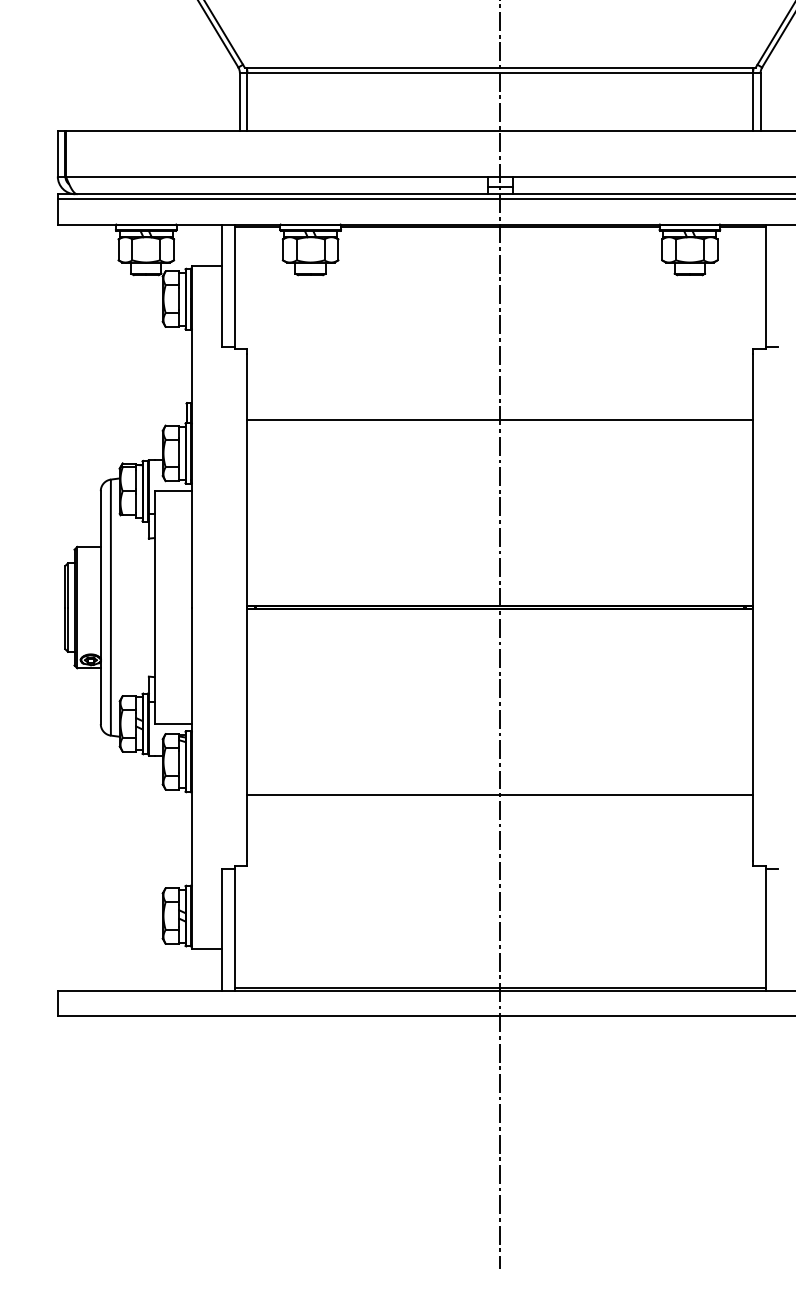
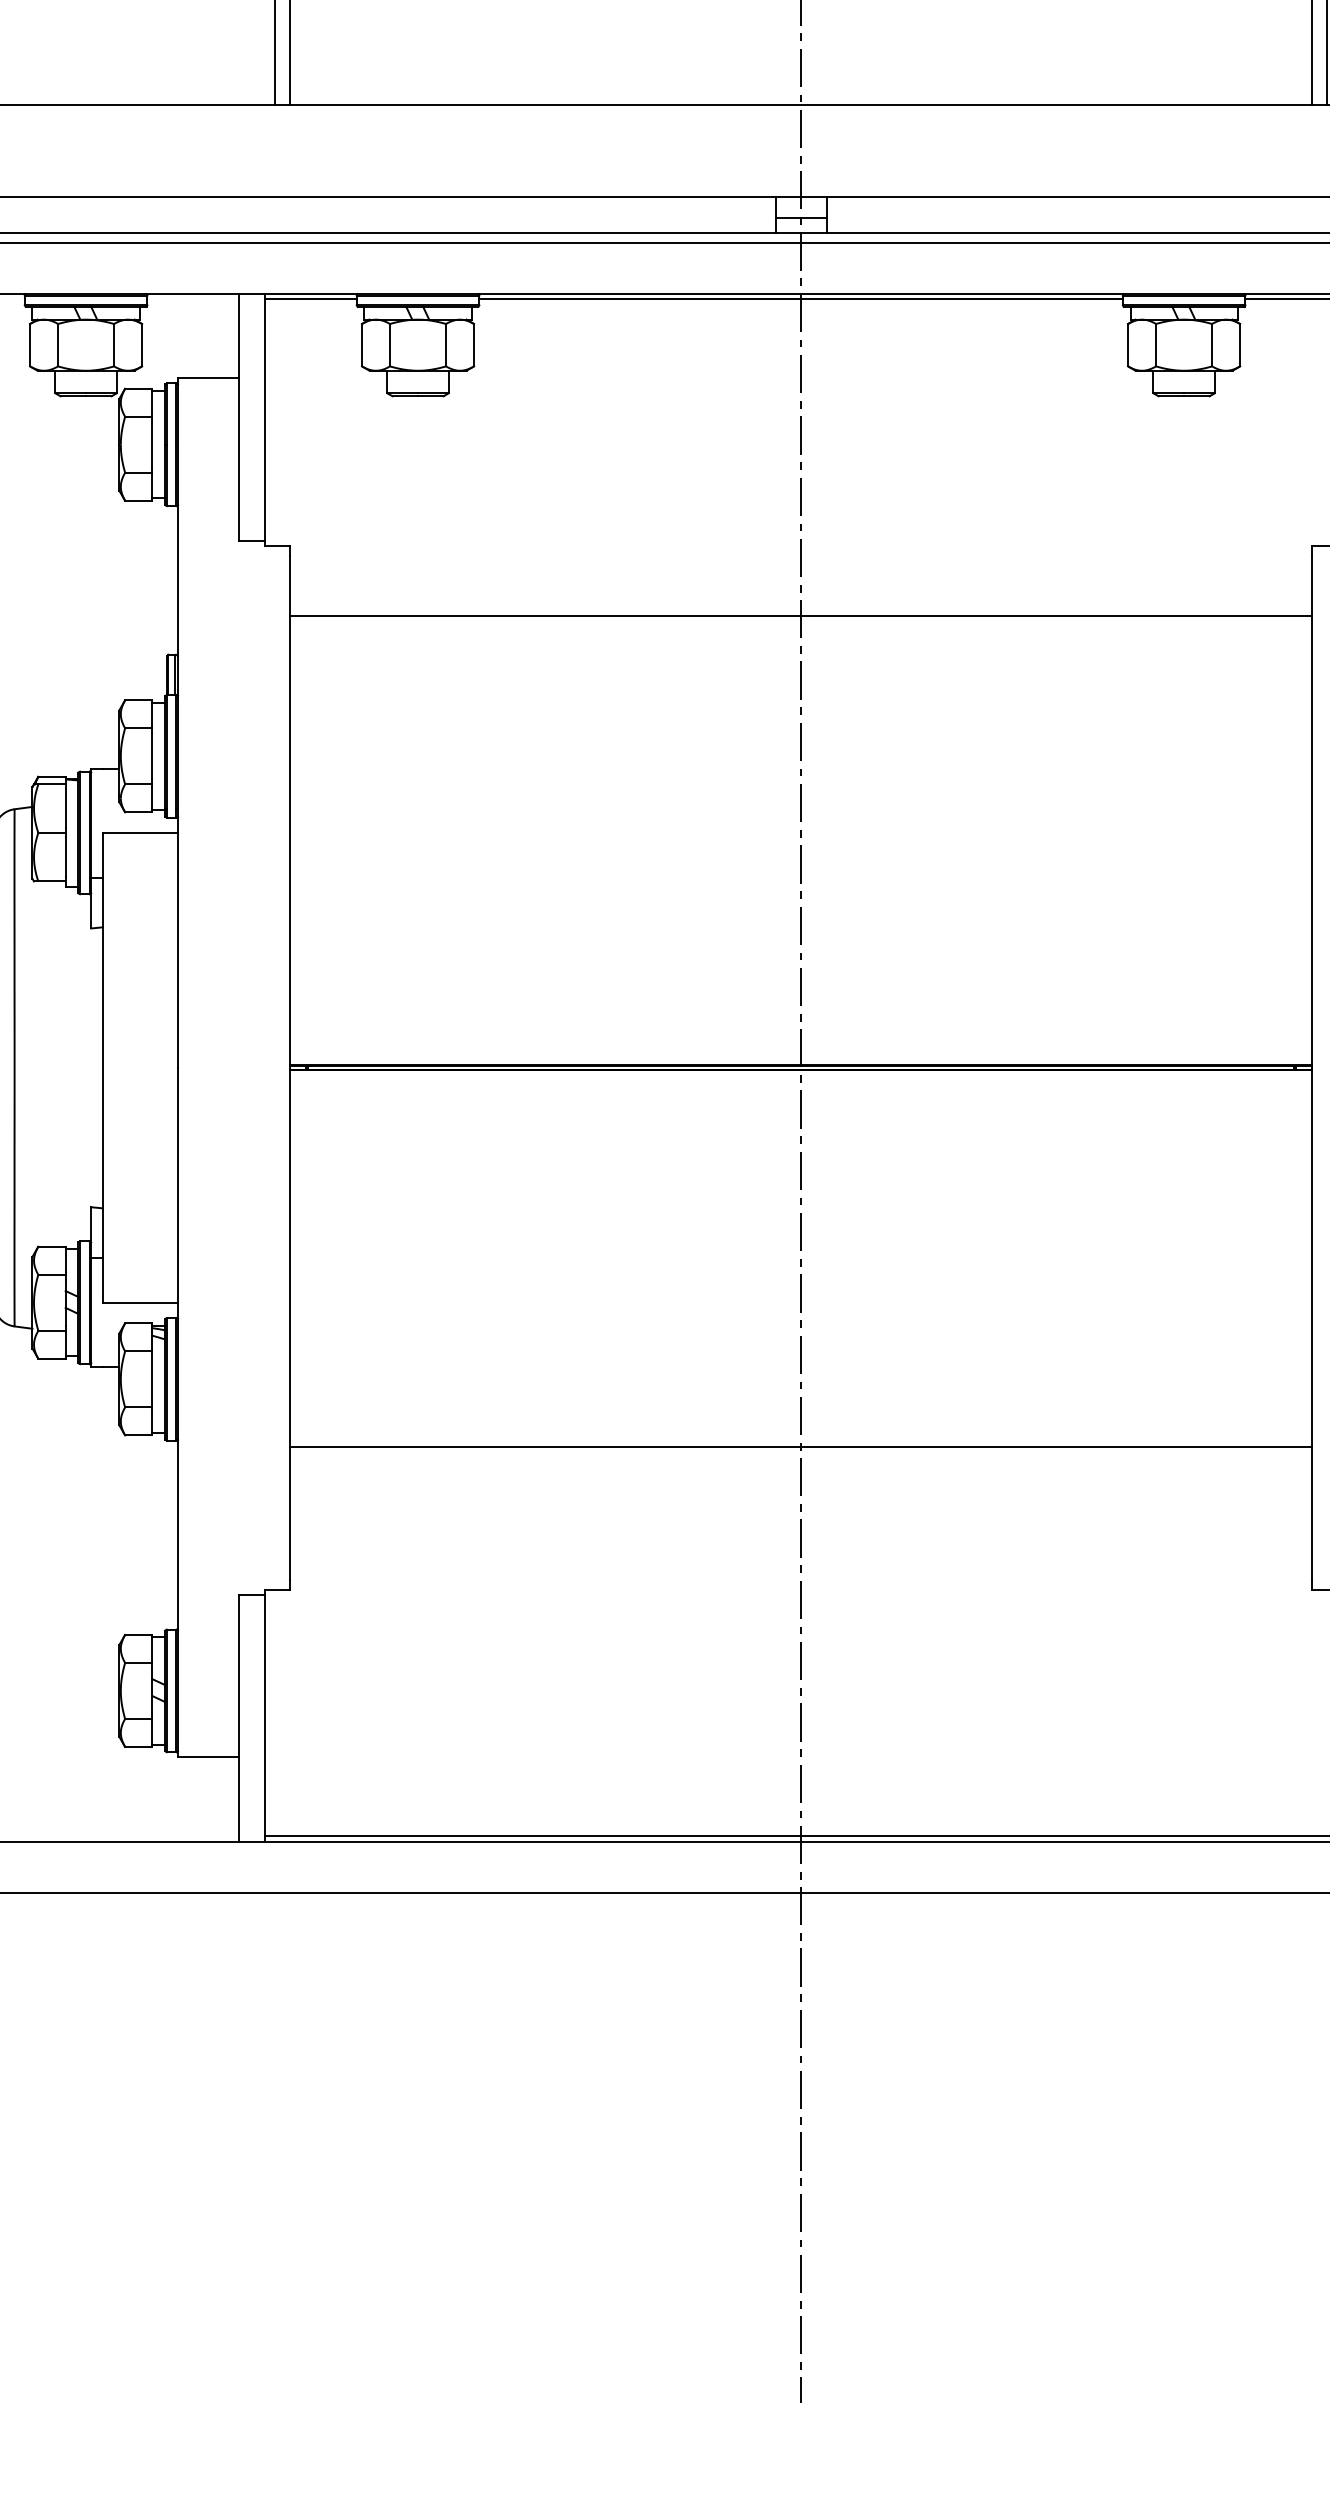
line: (500, 420) -> (801, 617), moved

